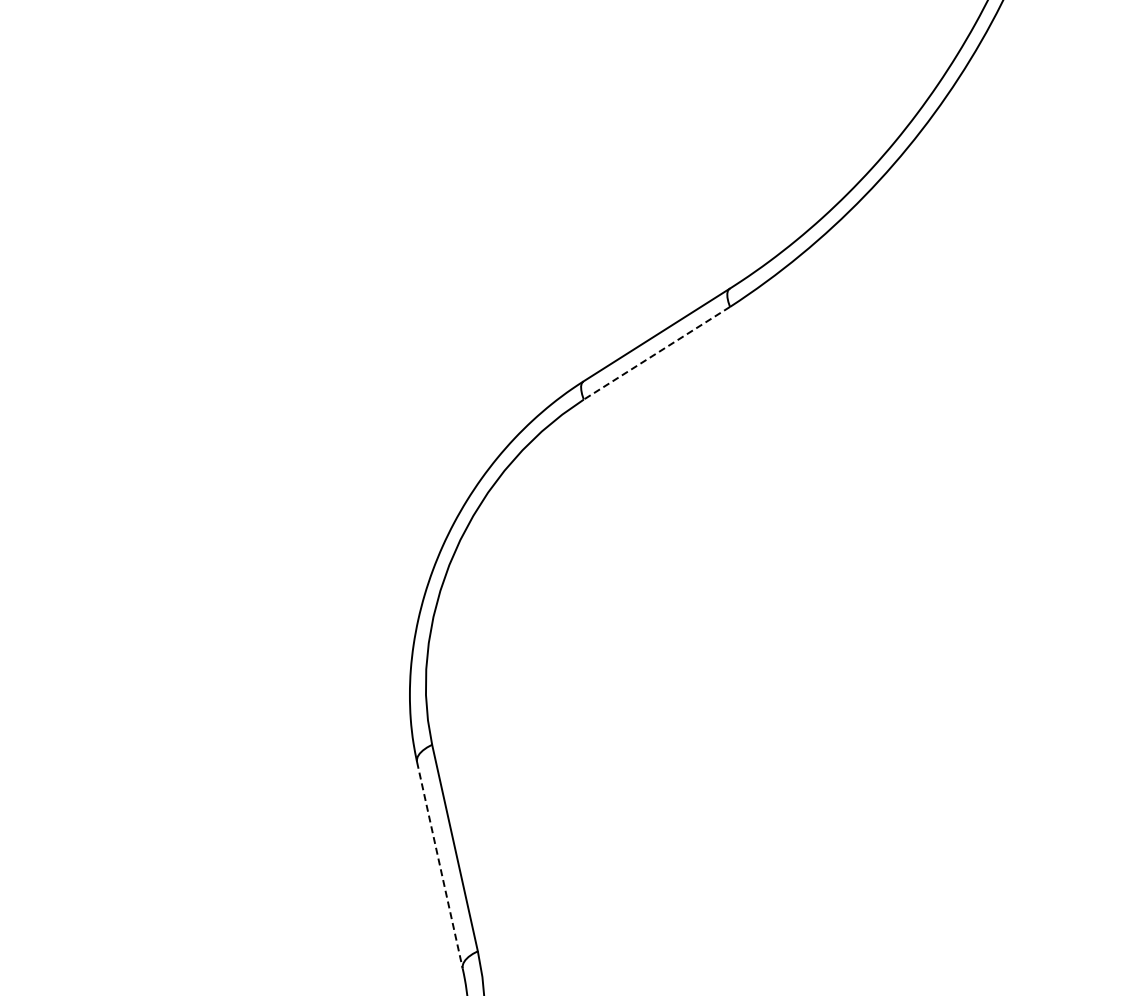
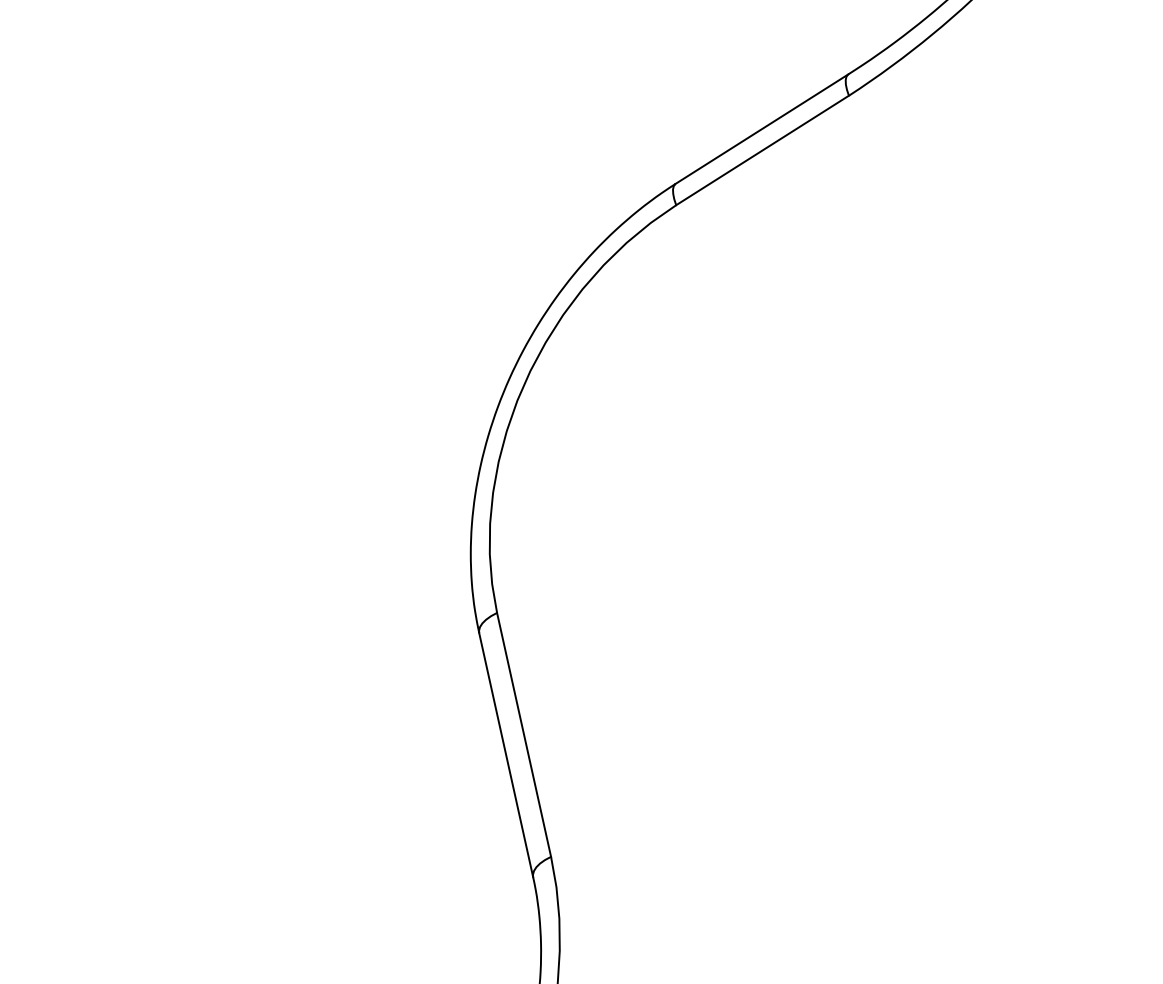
line: (656, 353) -> (762, 150), dashed -> solid
line: (439, 865) -> (505, 755), dashed -> solid

